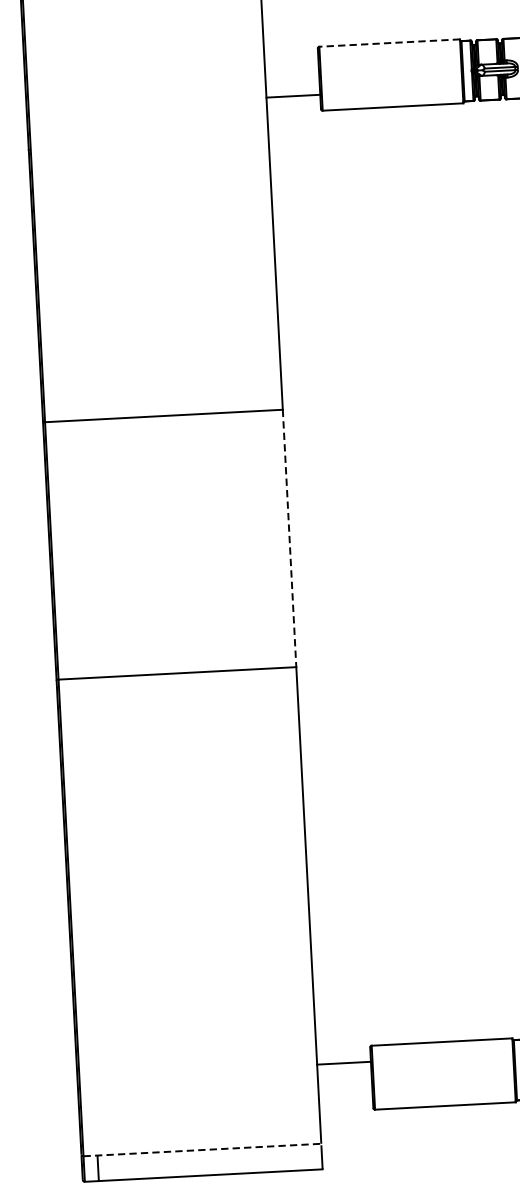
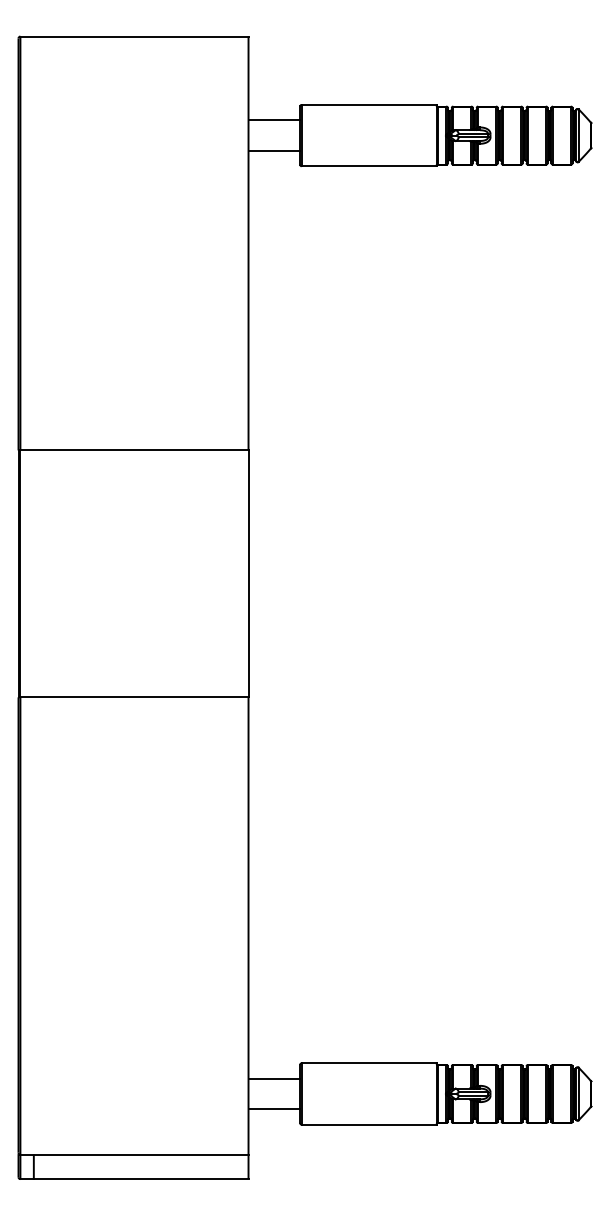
line: (388, 42) -> (368, 104), dashed -> solid
line: (291, 64) -> (274, 120), added
line: (289, 539) -> (248, 574), dashed -> solid
line: (345, 1095) -> (274, 1109), added
line: (202, 1149) -> (134, 1154), dashed -> solid

